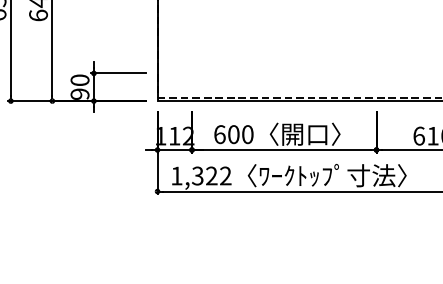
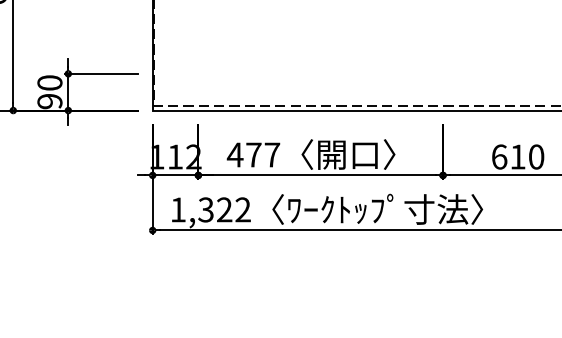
text: (233, 134) -> (253, 154), 600 -> 477

